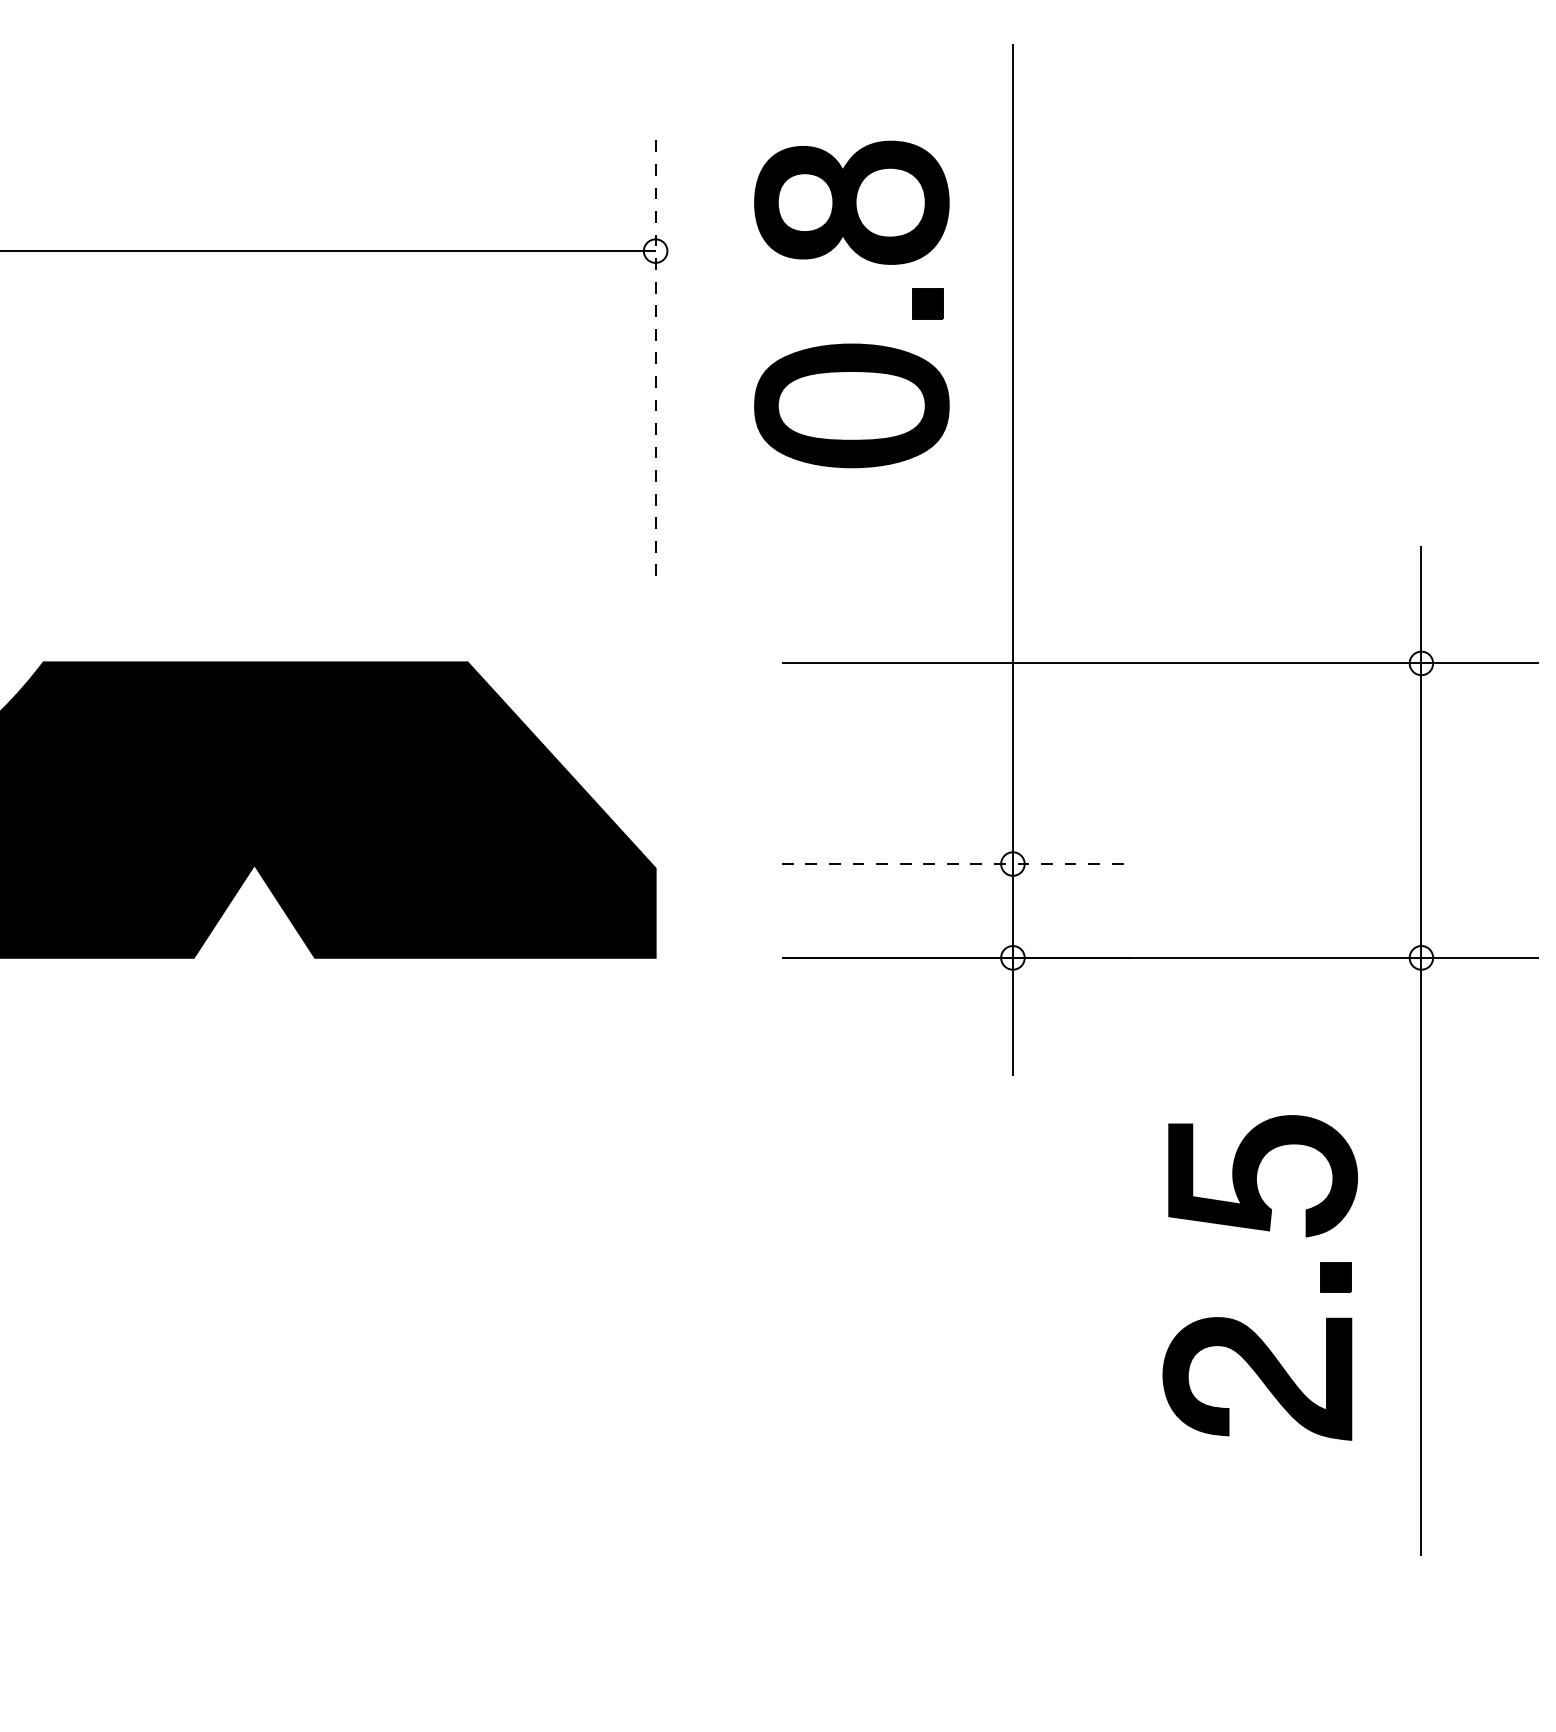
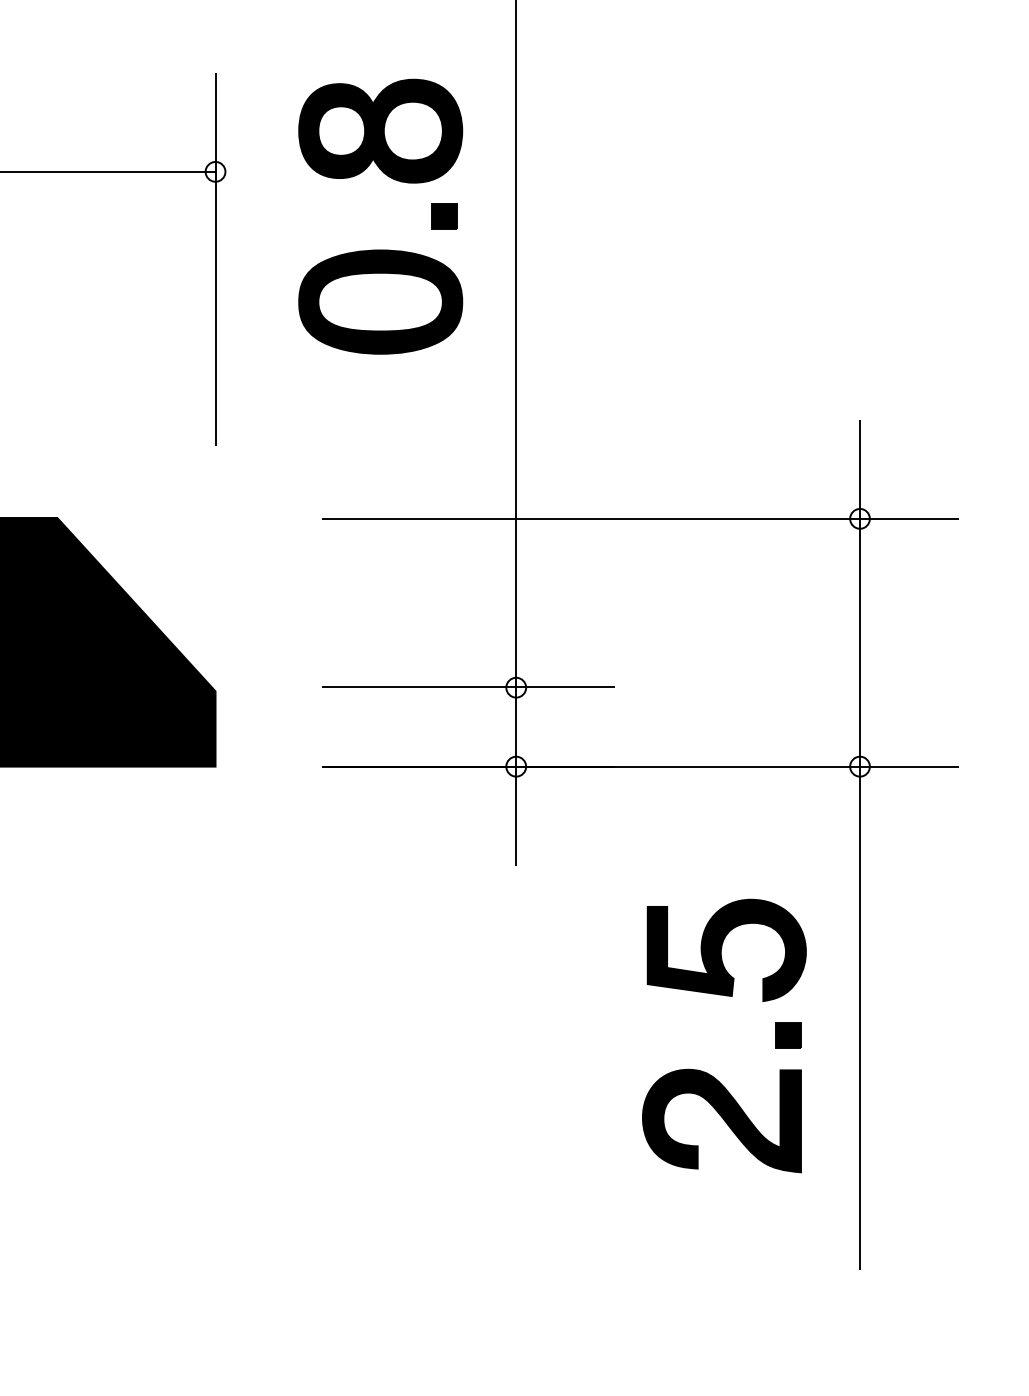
line: (655, 354) -> (215, 258), dashed -> solid
line: (956, 863) -> (468, 687), dashed -> solid

